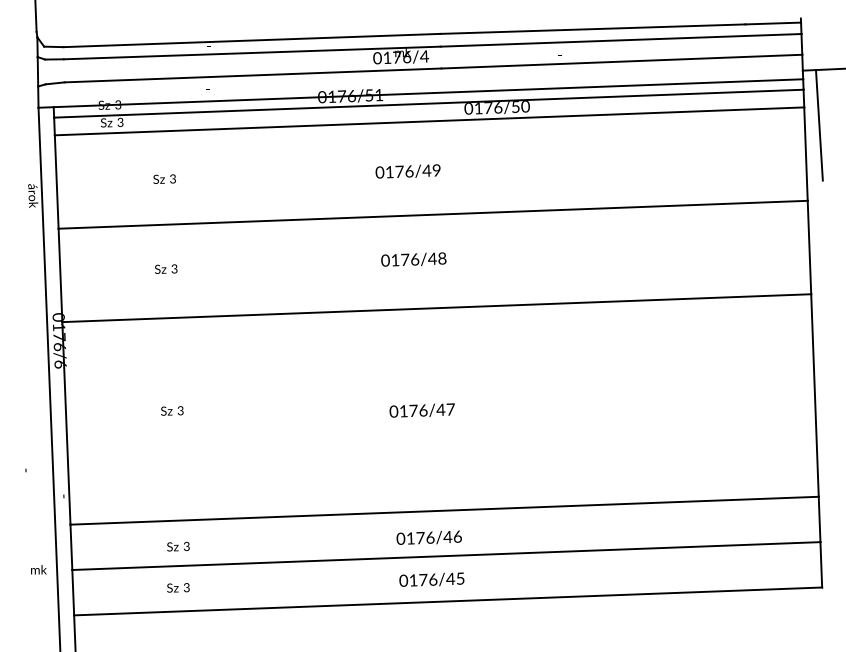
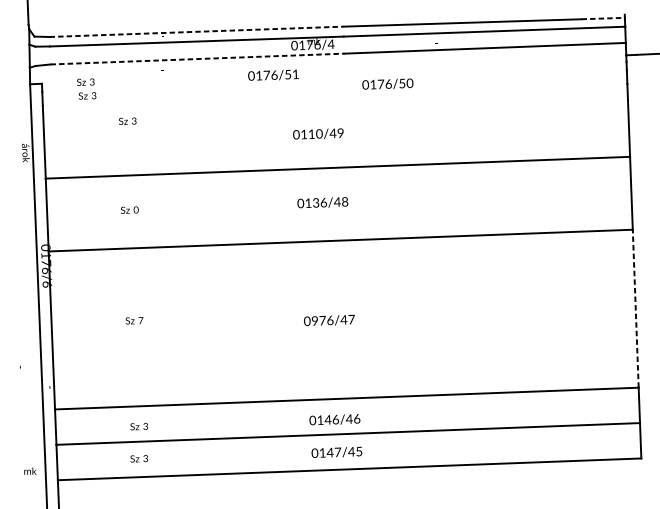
line: (773, 23) -> (603, 18), solid -> dashed
line: (251, 40) -> (196, 31), solid -> dashed
line: (253, 75) -> (197, 59), solid -> dashed
line: (428, 93) -> (334, 73), removed
line: (428, 103) -> (334, 80), removed
line: (429, 121) -> (335, 94), removed
line: (818, 125) -> (638, 98), removed
text: (404, 171) -> (315, 133), 0176/49 -> 0110/49
text: (164, 178) -> (127, 120), moved
text: (405, 259) -> (316, 202), 0176/48 -> 0136/48
text: (174, 269) -> (136, 210), 3 -> 0
line: (814, 395) -> (635, 308), solid -> dashed
text: (180, 410) -> (140, 320), 3 -> 7
text: (403, 411) -> (314, 321), 0176/47 -> 0976/47
text: (420, 538) -> (328, 420), 0176/46 -> 0146/46
text: (38, 569) -> (30, 470), moved
text: (427, 579) -> (333, 452), 0176/45 -> 0147/45

